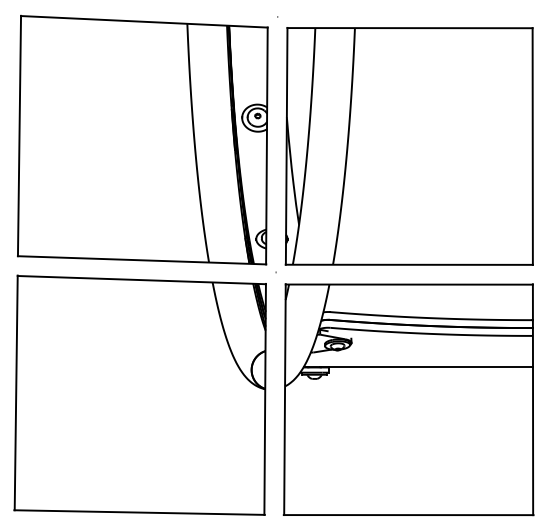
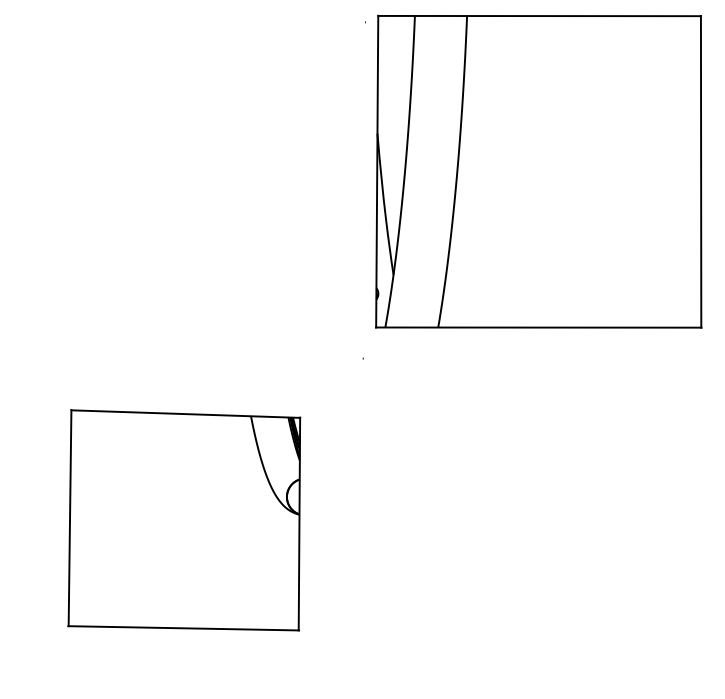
part: (142, 140) -> (187, 184), removed
part: (409, 146) -> (538, 171), moved
part: (139, 394) -> (183, 519), size x0.7
part: (408, 399) -> (537, 526), removed

